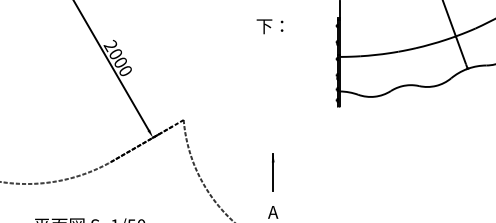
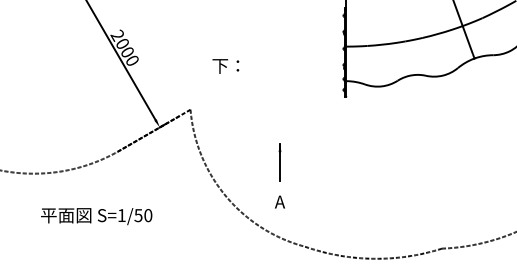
text: (269, 26) -> (225, 66), moved

